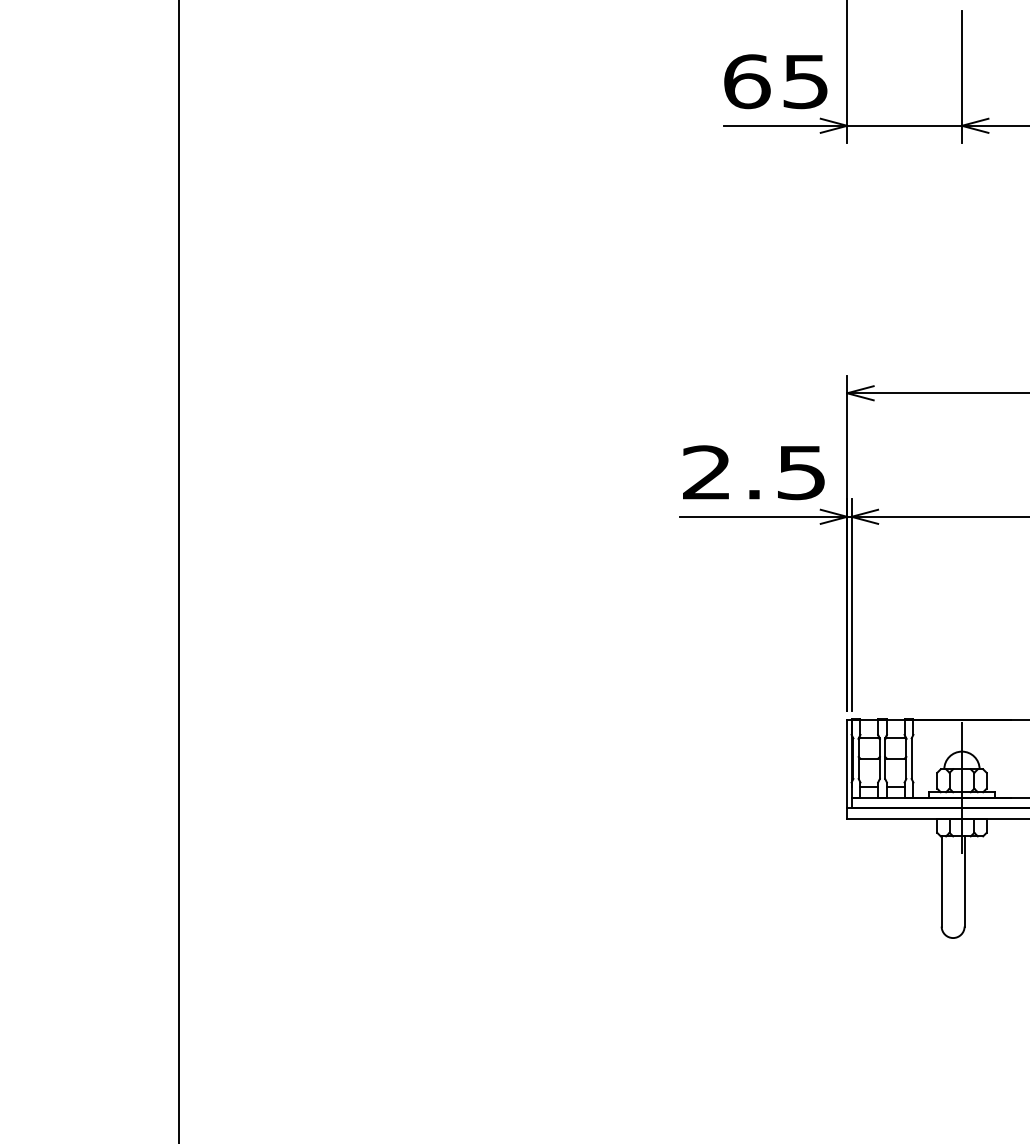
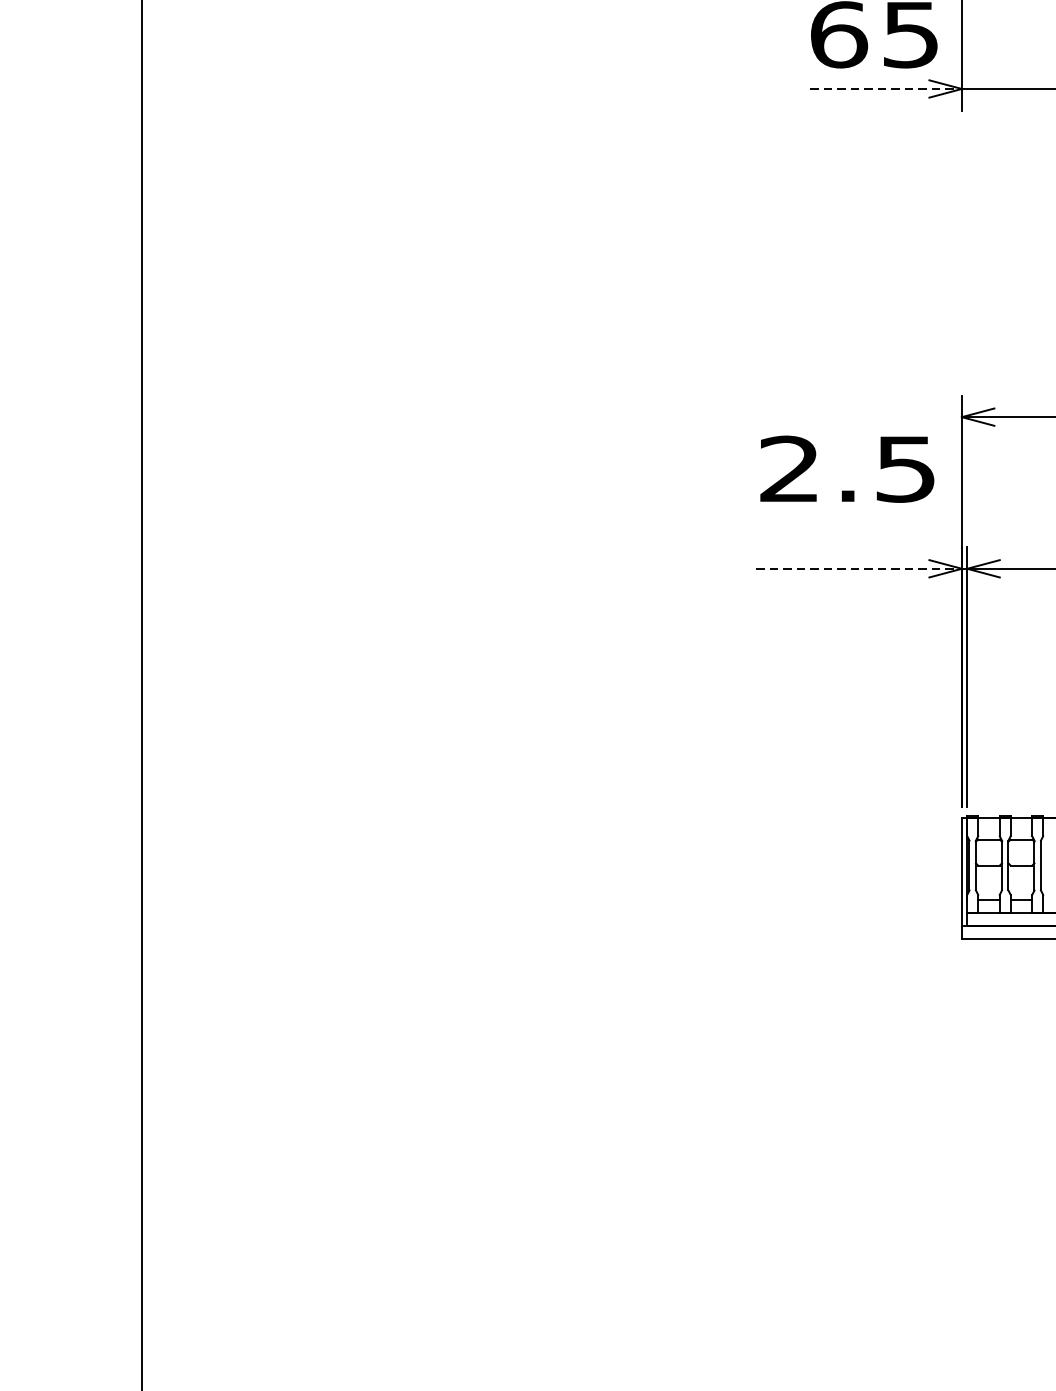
line: (785, 125) -> (886, 88), solid -> dashed
text: (753, 472) -> (846, 468), moved
line: (763, 516) -> (859, 568), solid -> dashed

